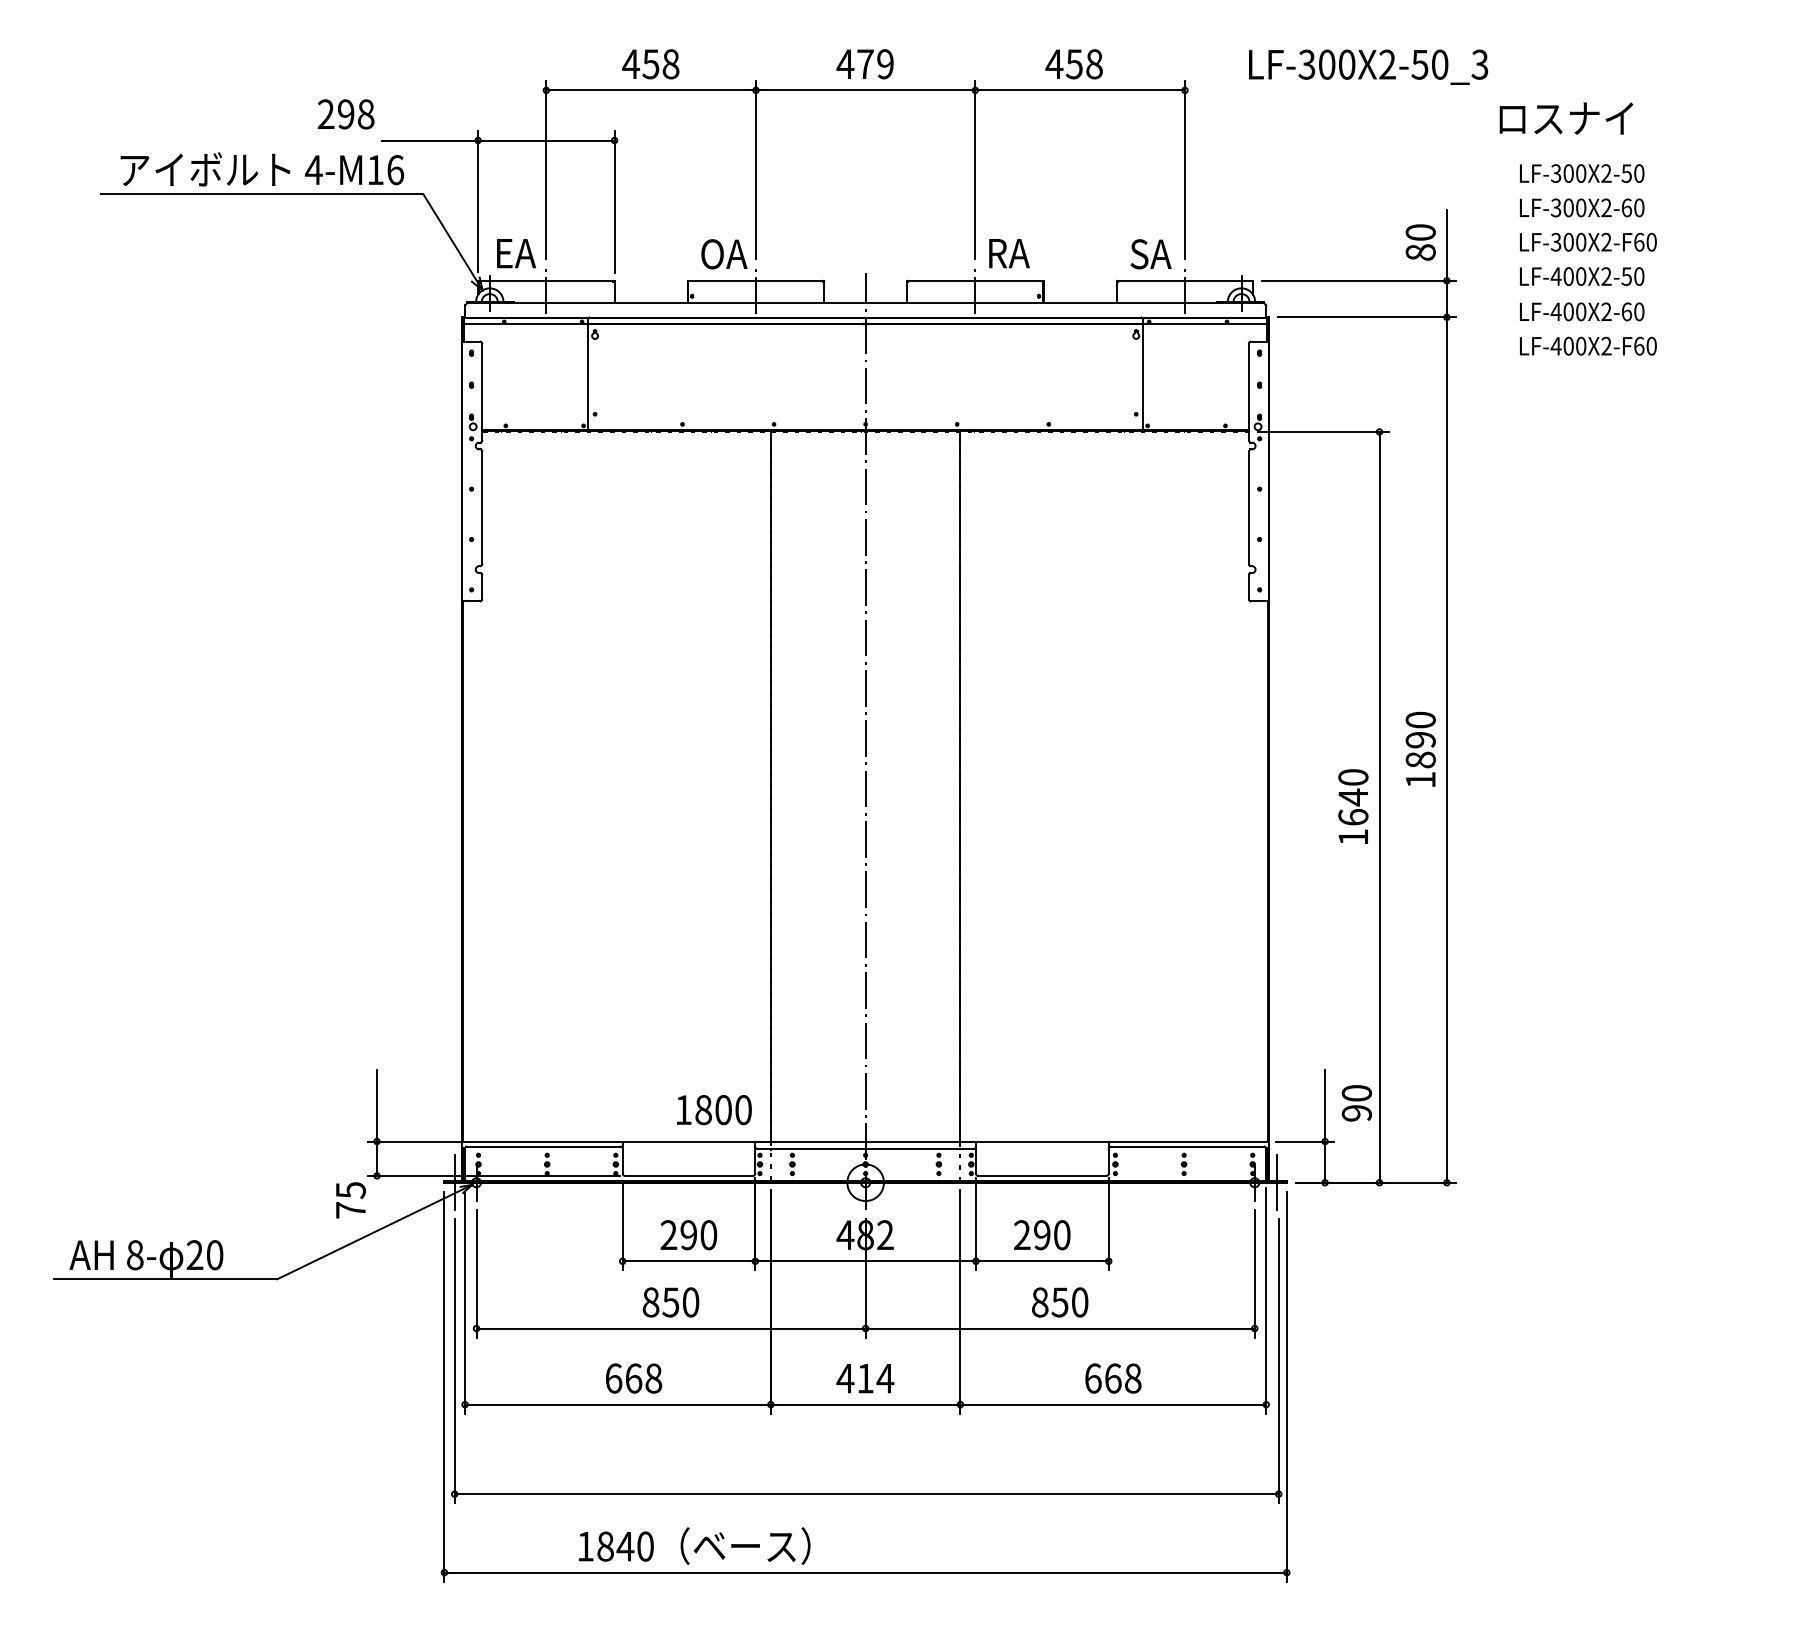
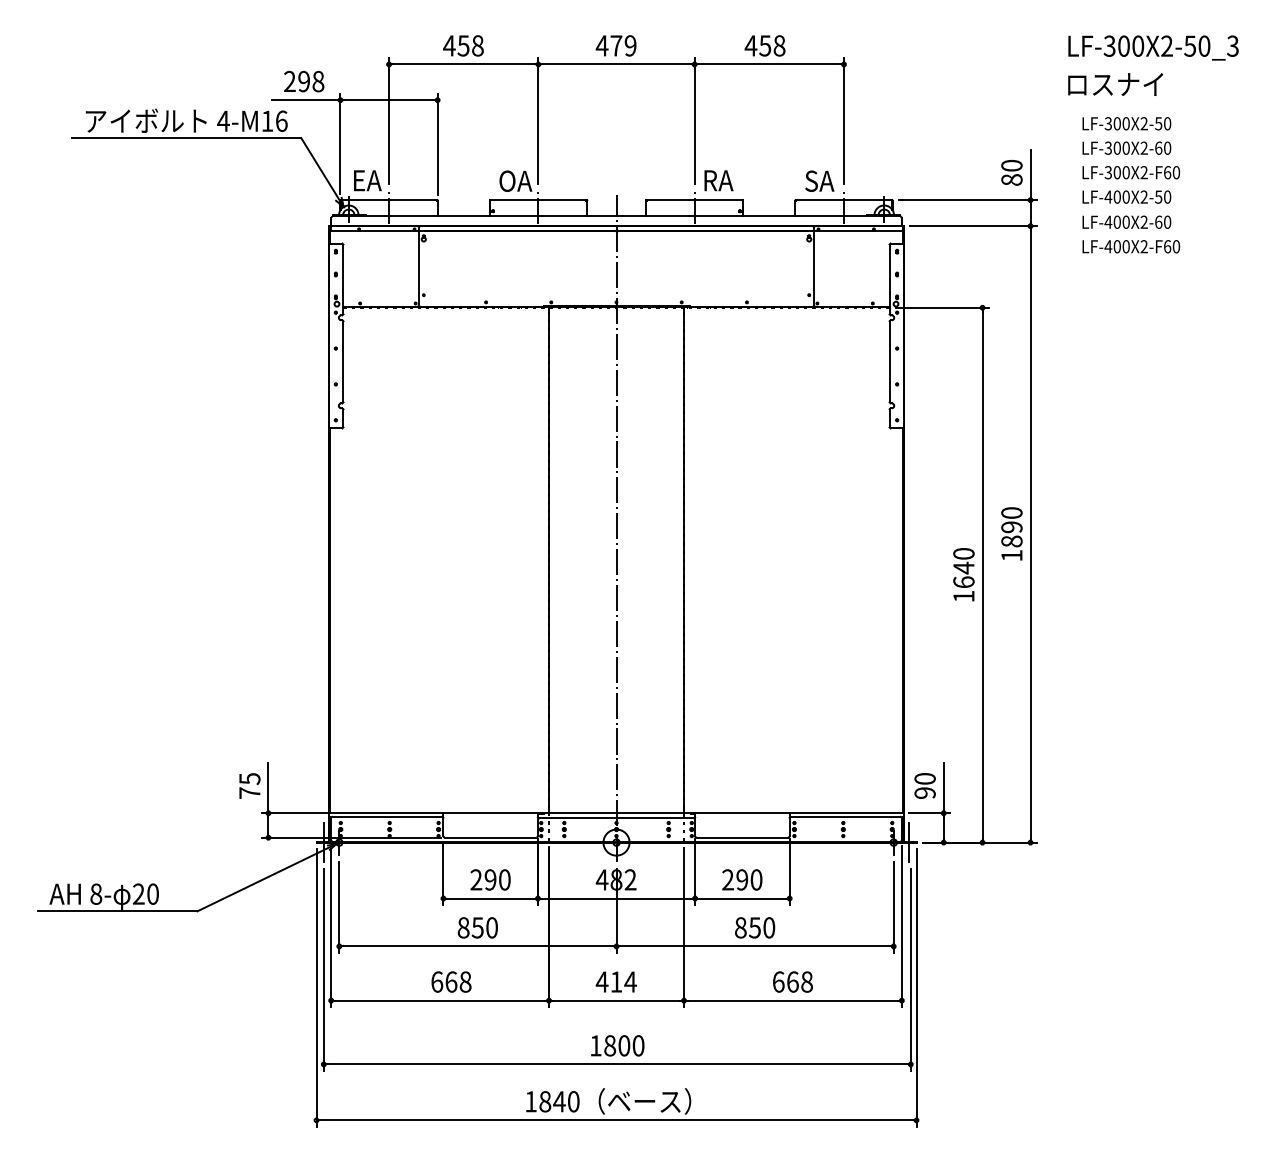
text: (1368, 66) -> (1153, 47), moved
text: (346, 114) -> (304, 81), moved
text: (1356, 1103) -> (924, 786), moved
text: (714, 1110) -> (617, 1046), moved
text: (350, 1200) -> (249, 786), moved
text: (694, 1545) -> (608, 1100), moved

